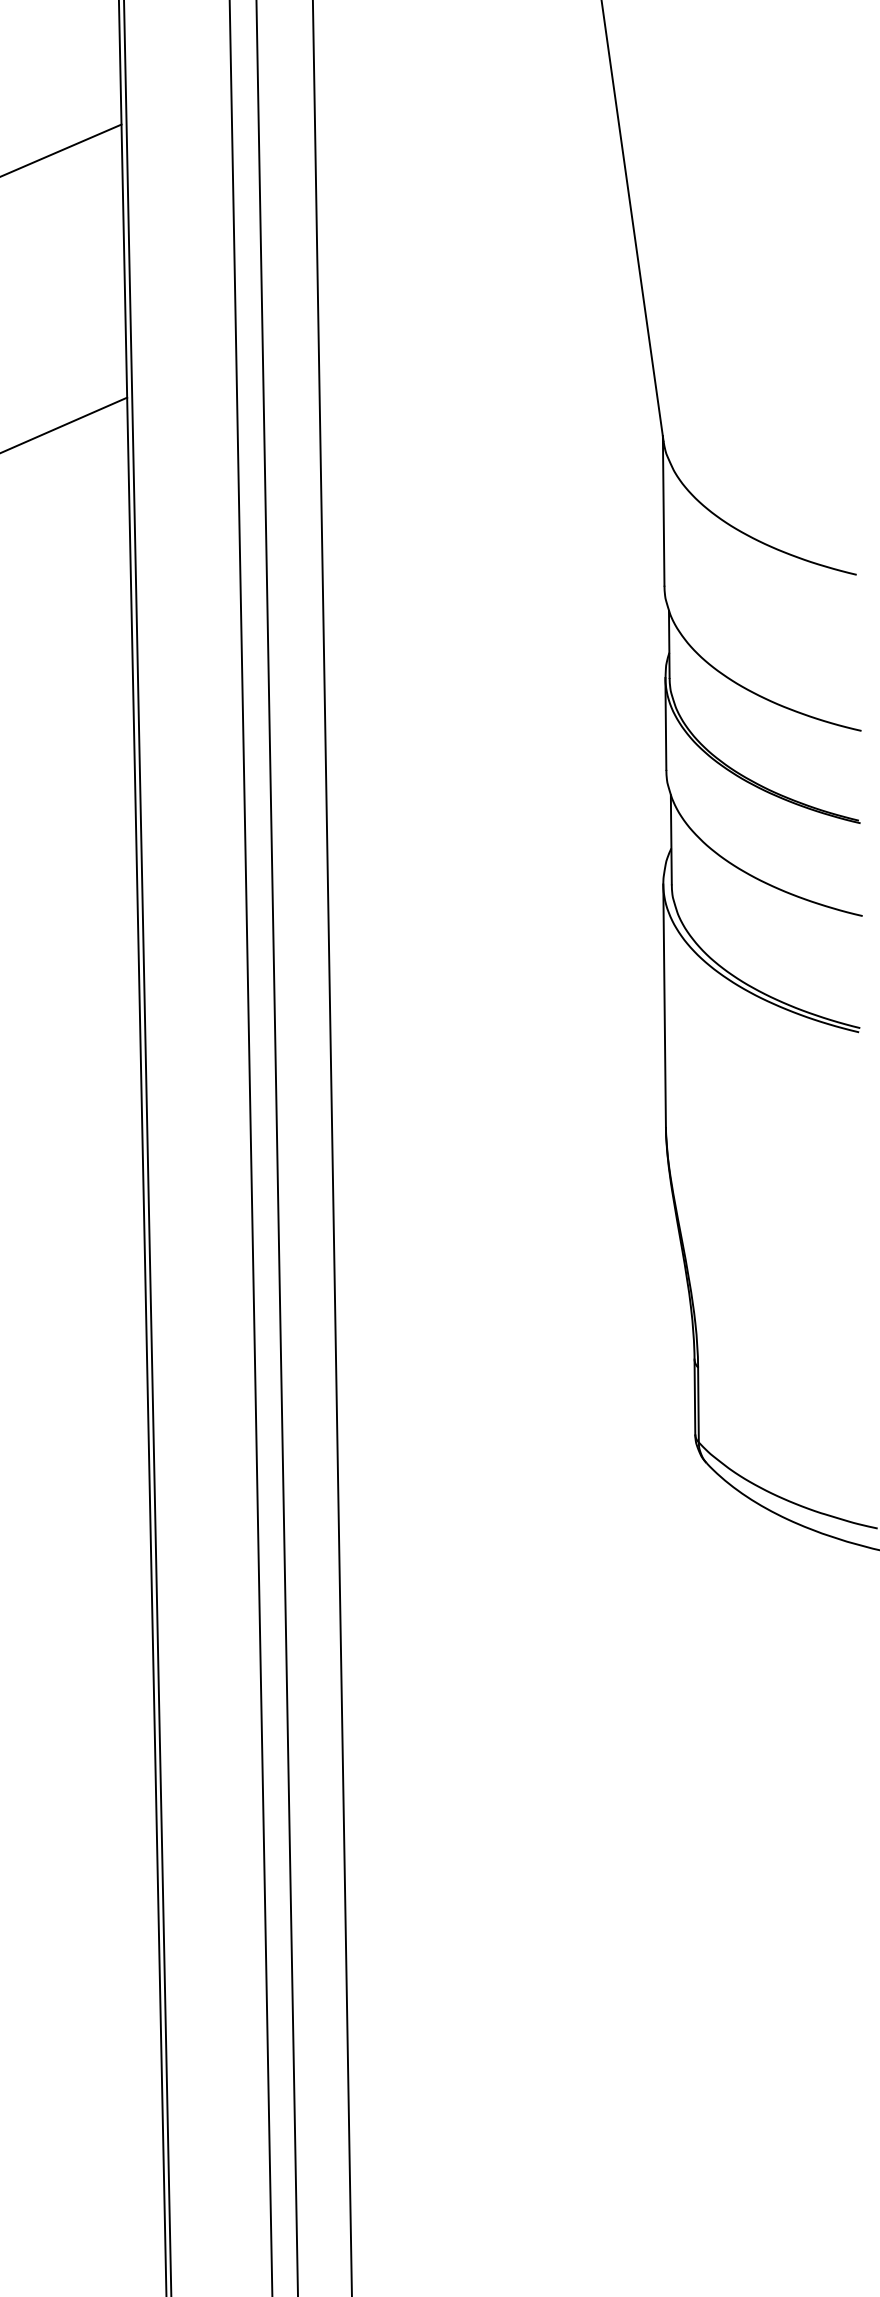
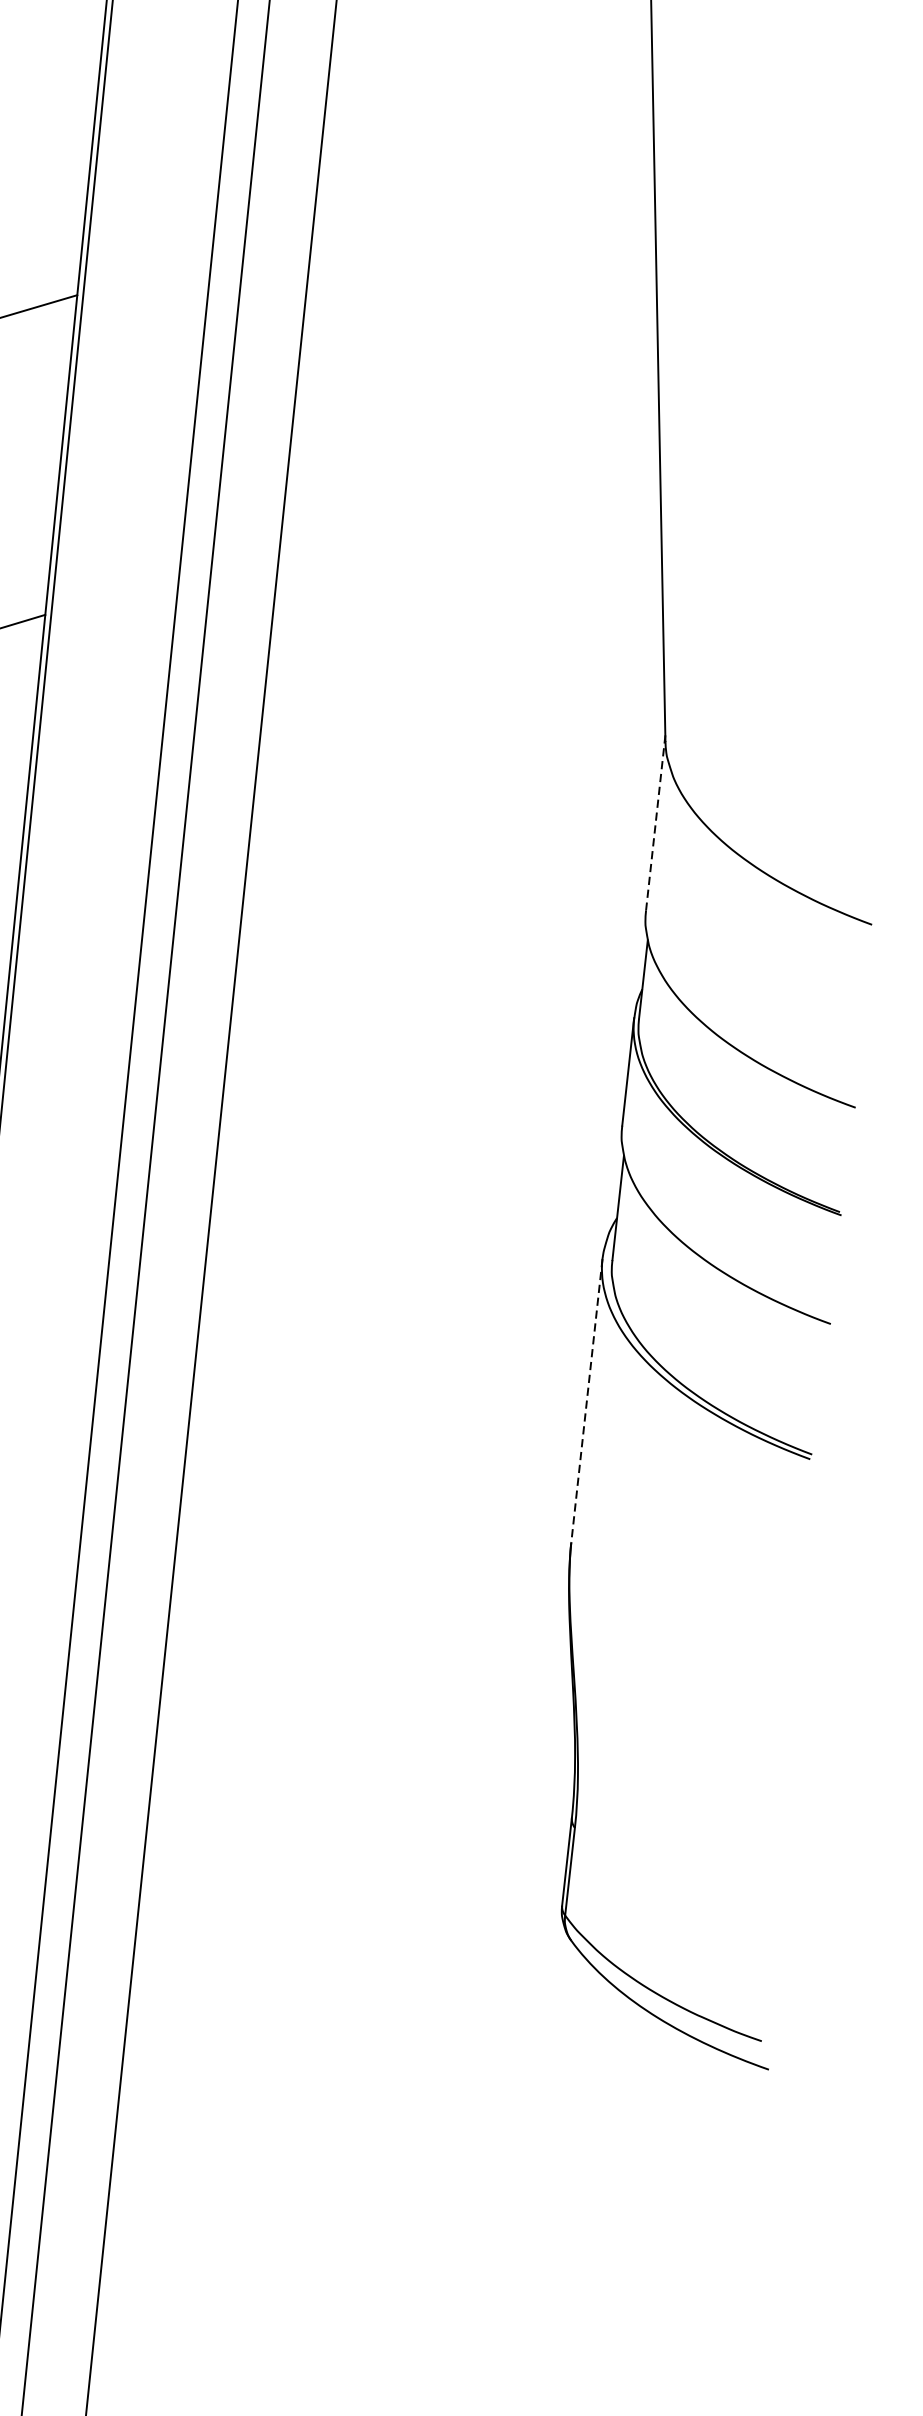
line: (663, 510) -> (655, 822), solid -> dashed
line: (664, 1006) -> (586, 1401), solid -> dashed

